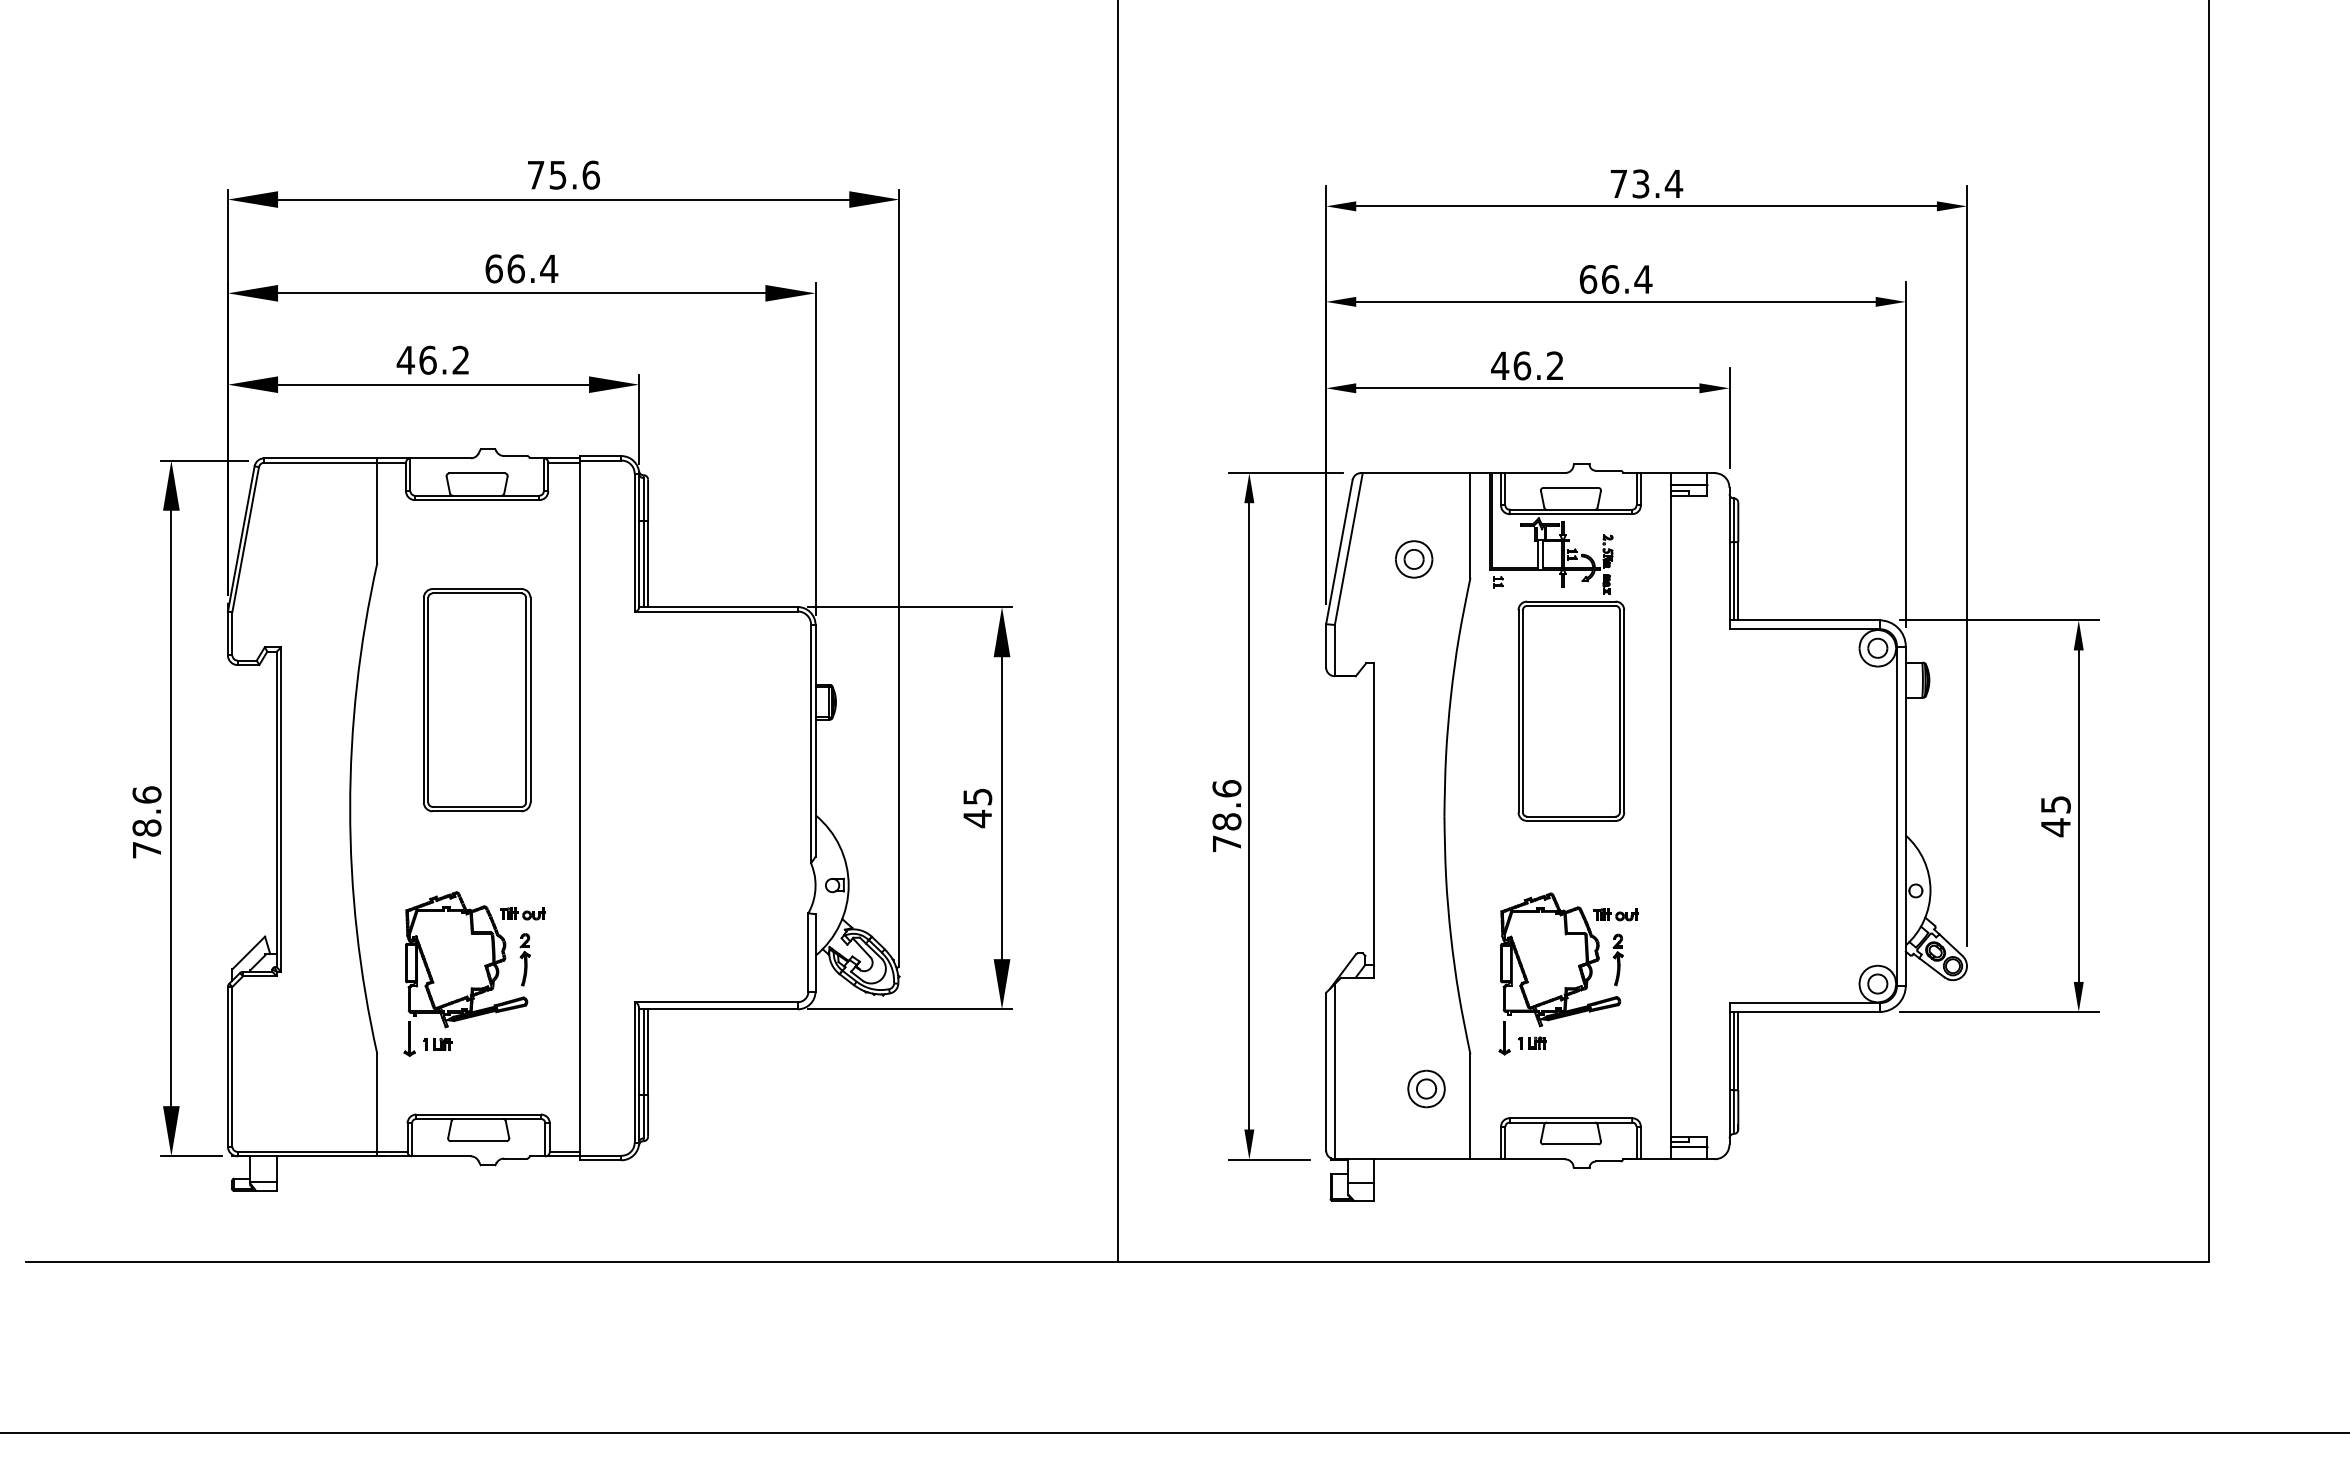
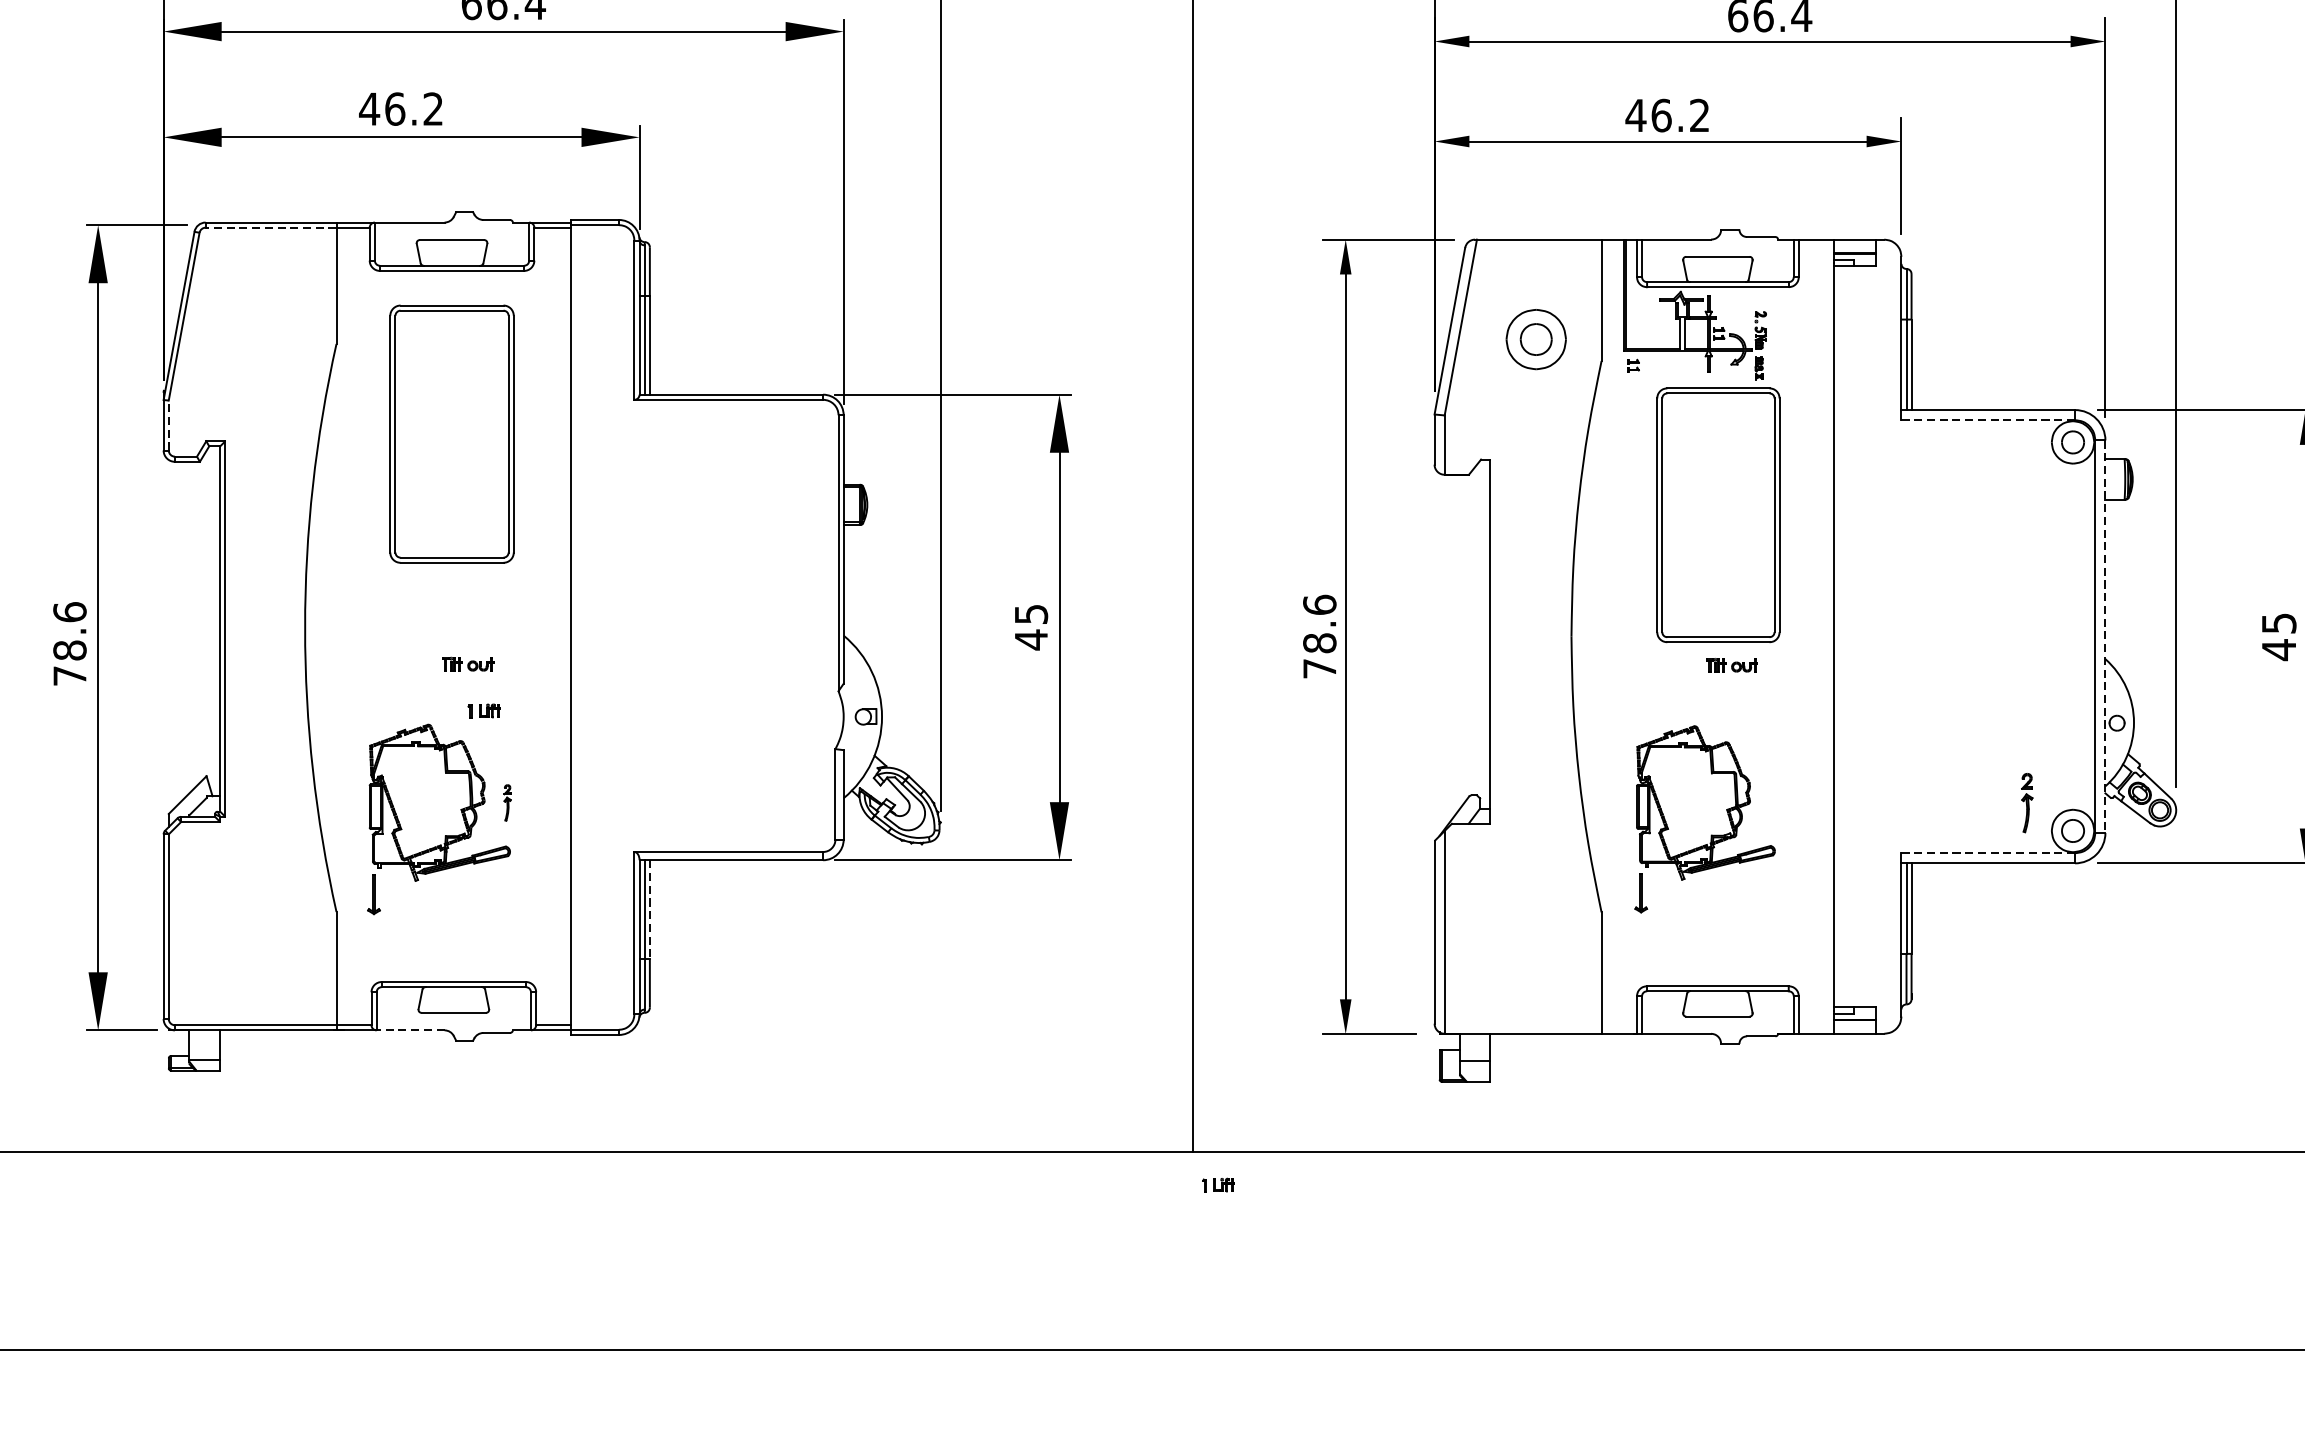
line: (320, 462) -> (270, 227), solid -> dashed
part: (1414, 559) -> (1536, 339), size x1.4
line: (1805, 629) -> (1989, 420), solid -> dashed
line: (232, 633) -> (168, 425), solid -> dashed
part: (477, 700) -> (452, 434), moved
line: (1905, 816) -> (2105, 637), solid -> dashed
part: (522, 913) -> (467, 663), moved
part: (1615, 914) -> (1731, 664), moved
part: (524, 959) -> (506, 802), size x0.6
part: (1617, 959) -> (2026, 802), moved
line: (1804, 1003) -> (1988, 853), solid -> dashed
part: (1532, 1042) -> (1218, 1184), moved
part: (437, 1044) -> (483, 711), moved
line: (648, 1052) -> (650, 910), solid -> dashed
part: (1426, 1088) -> (1550, 951), removed
line: (440, 1156) -> (409, 1030), solid -> dashed

